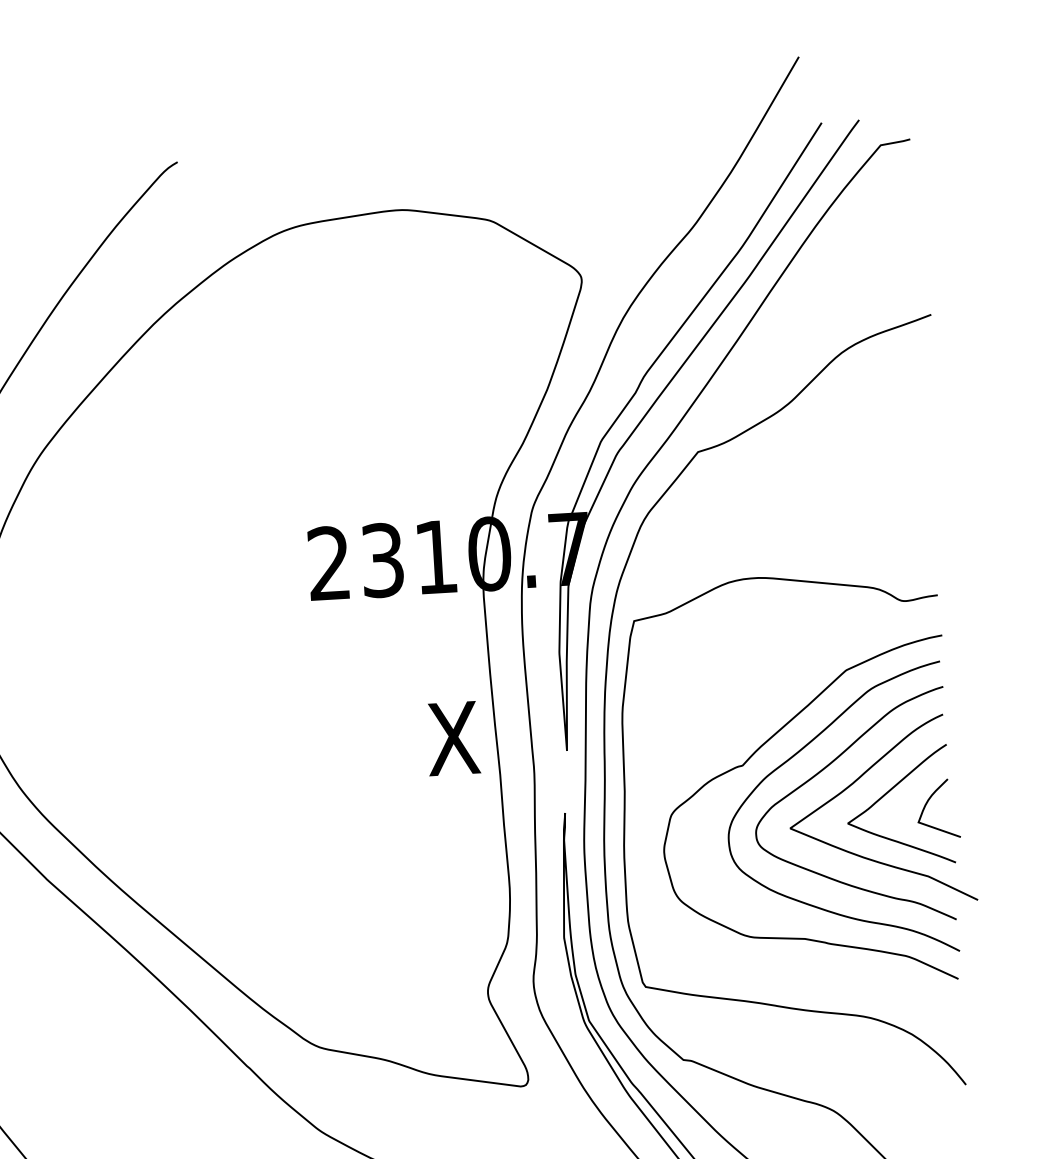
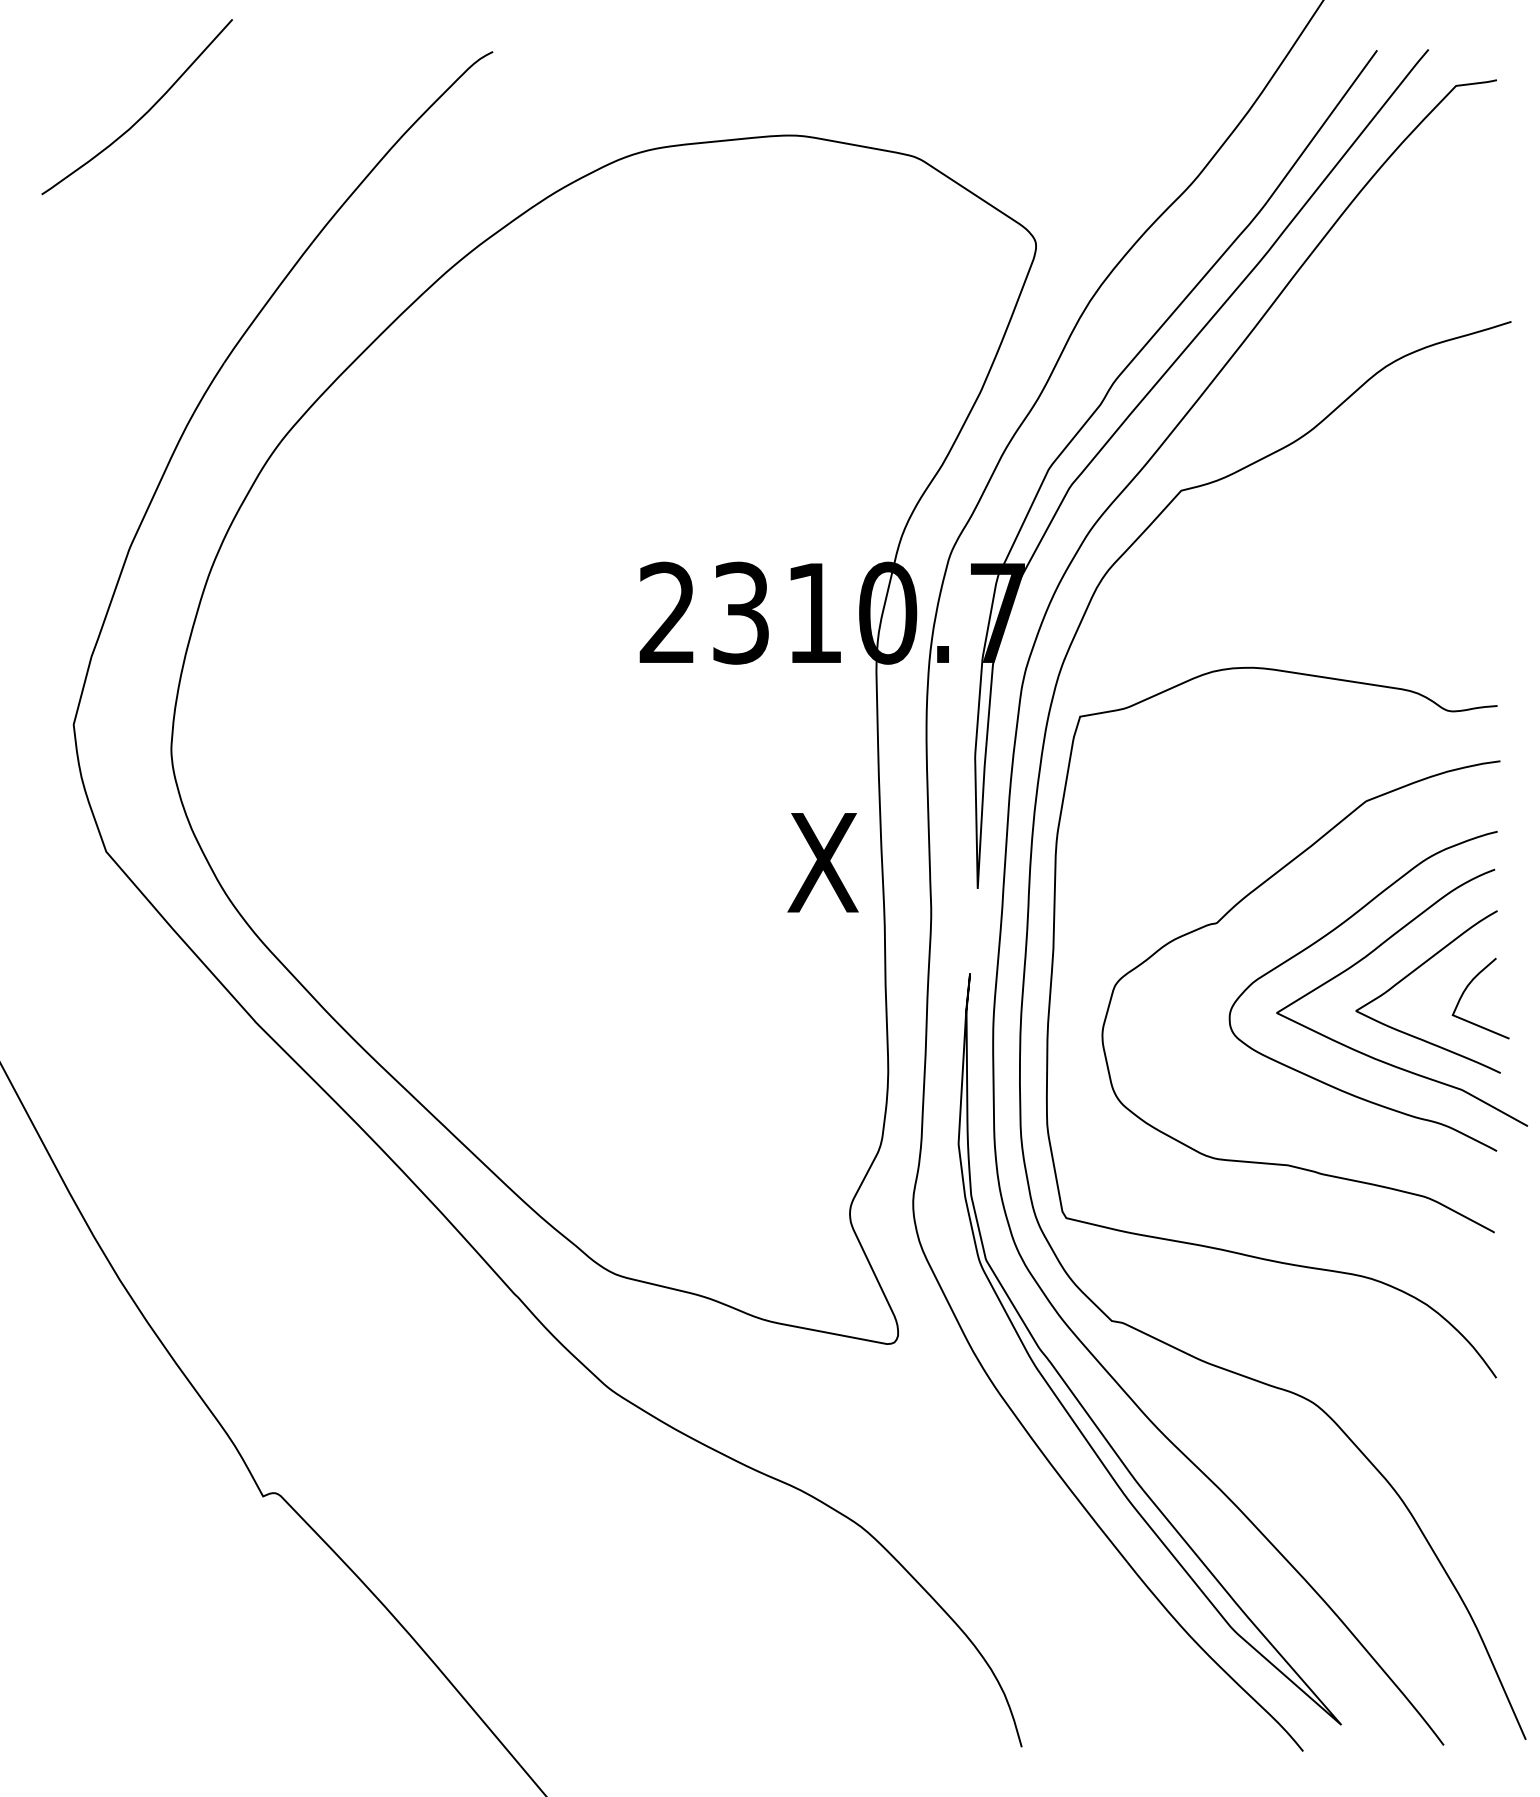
curve: (791, 758) -> (1284, 917), removed

